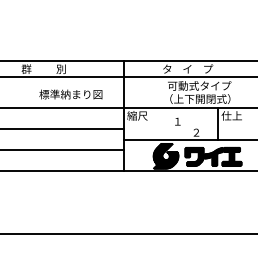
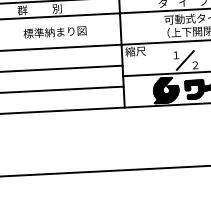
text: (70, 94) -> (54, 32), moved
line: (186, 127) -> (185, 60), added

